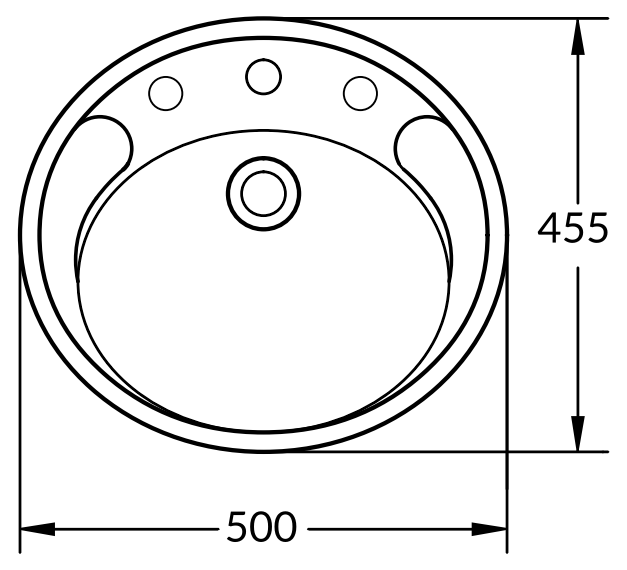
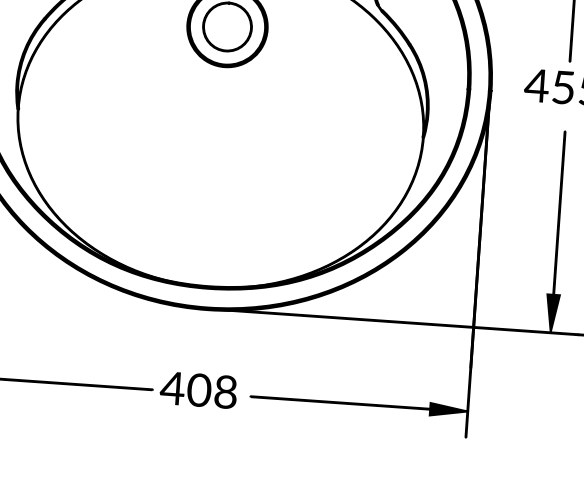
text: (260, 526) -> (198, 390), 500 -> 408

